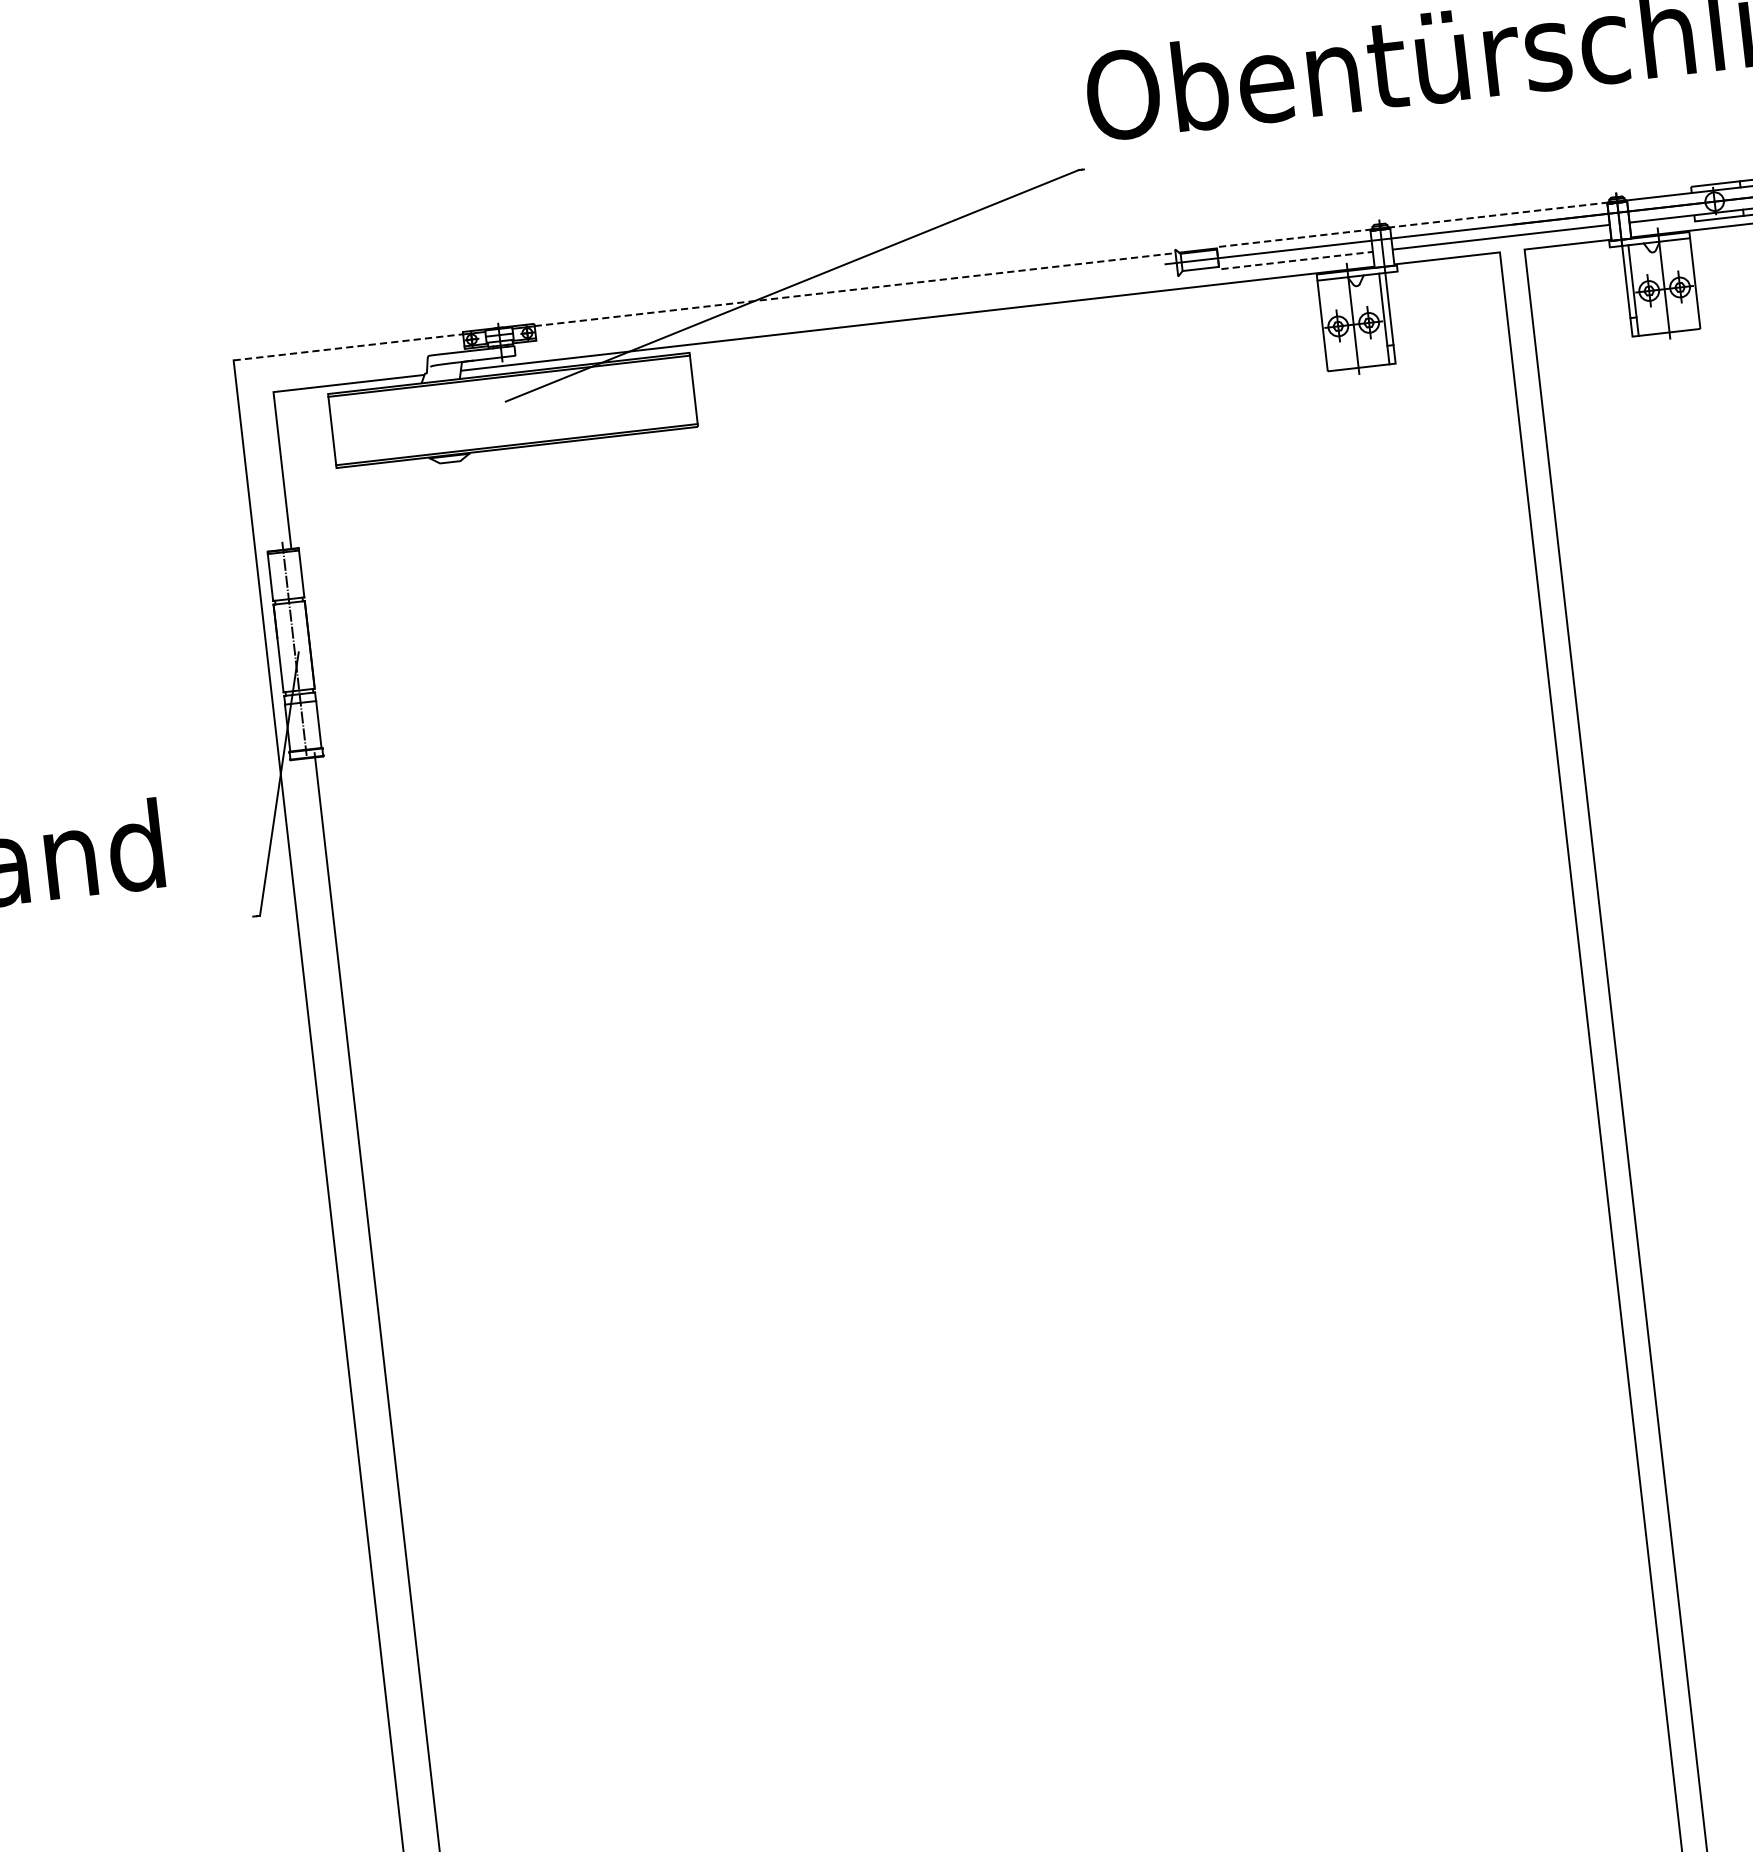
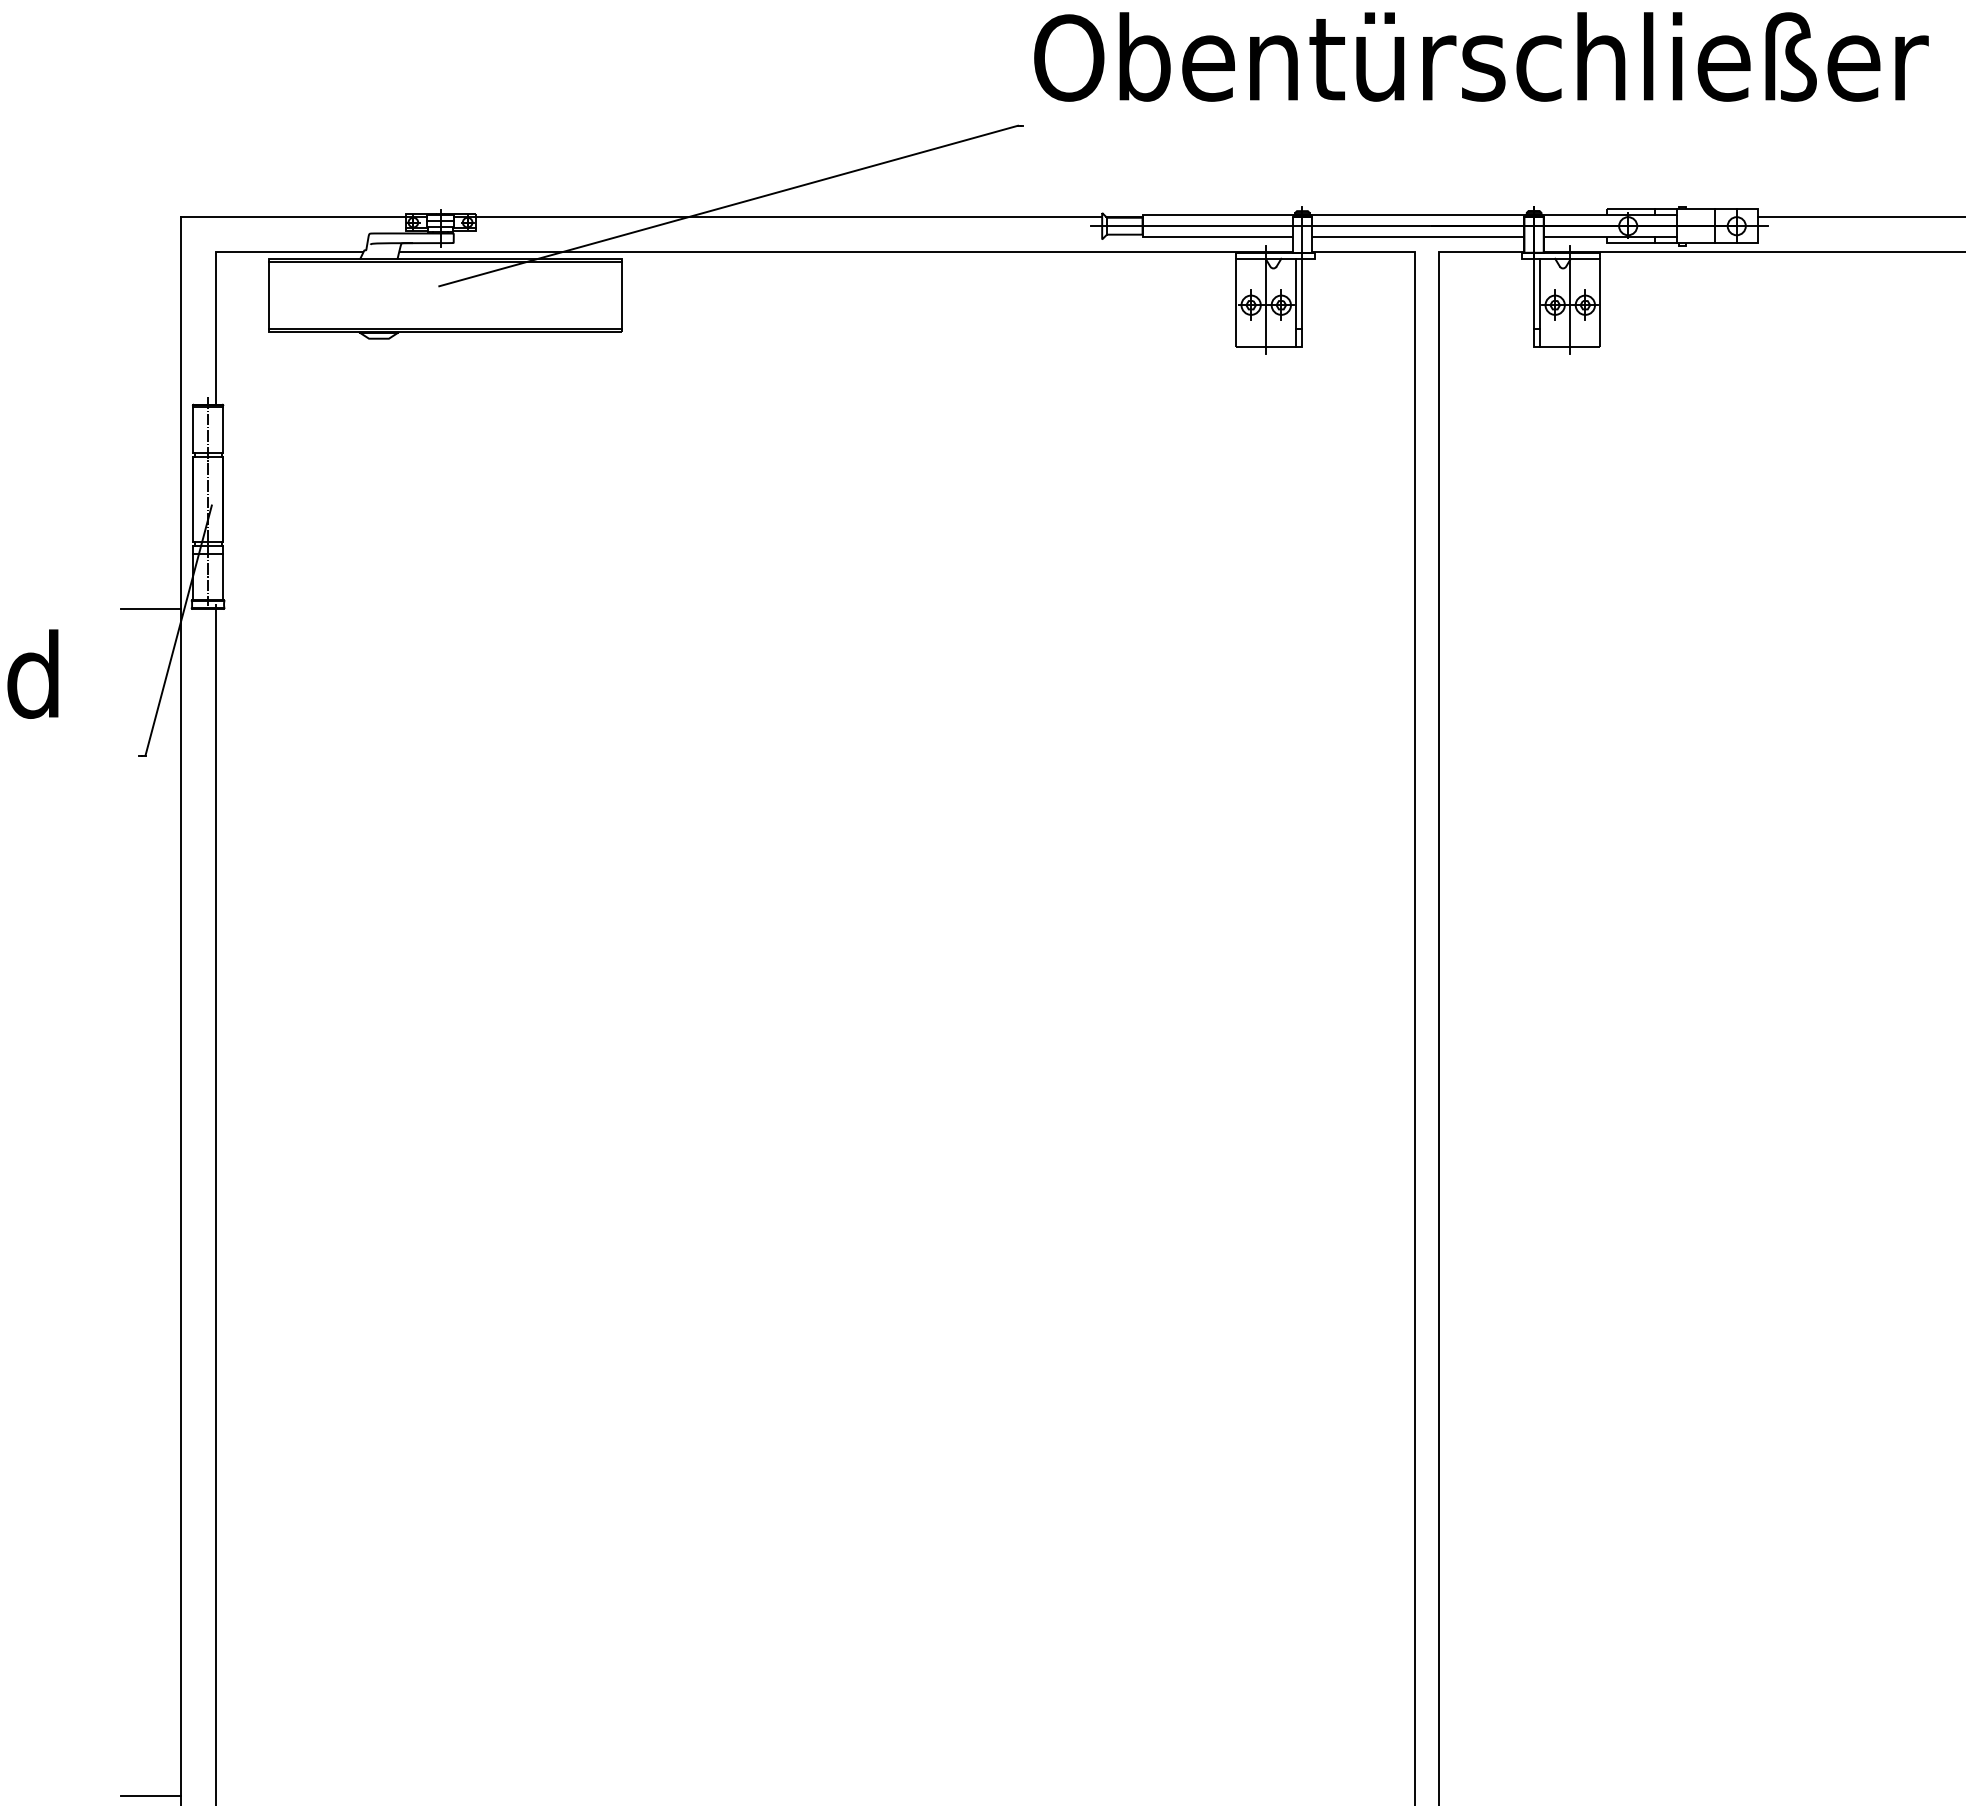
line: (1323, 235) -> (1246, 215), dashed -> solid
line: (855, 289) -> (789, 216), dashed -> solid
line: (348, 347) -> (293, 216), dashed -> solid
line: (247, 764) -> (150, 608), added

